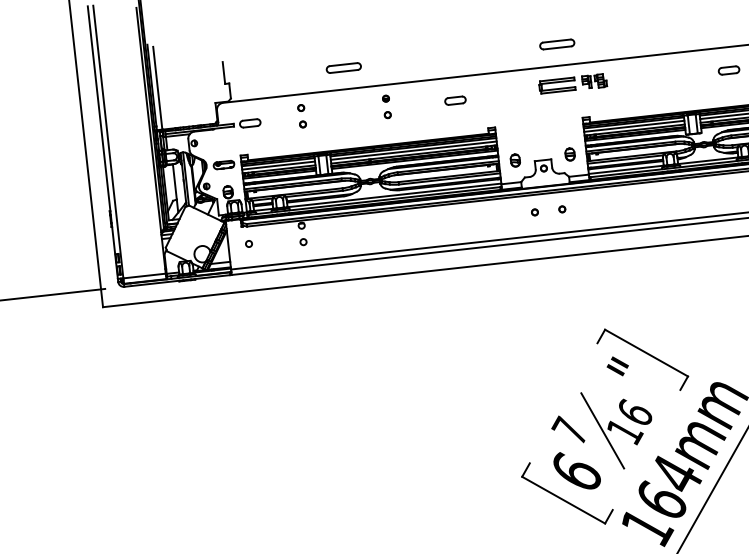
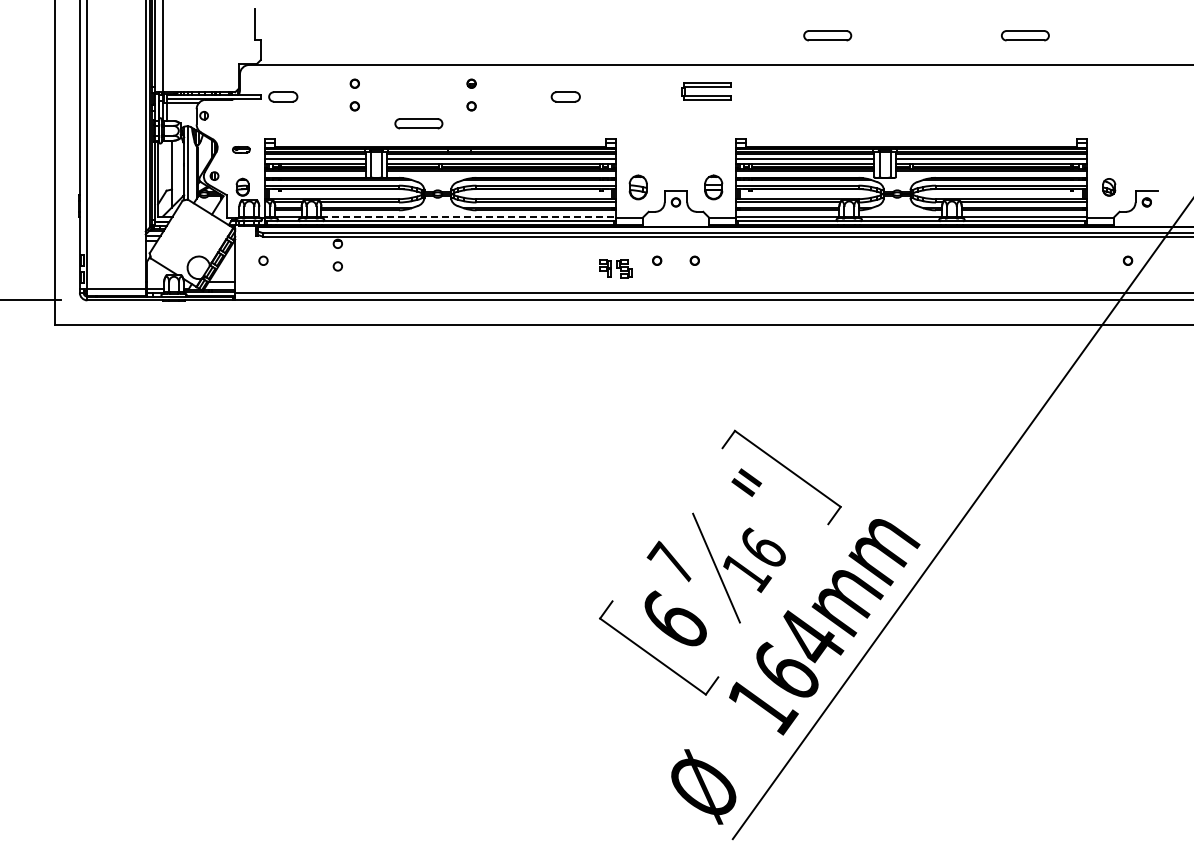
part: (557, 44) -> (827, 35), moved
part: (343, 67) -> (418, 123), moved
part: (729, 70) -> (942, 96), removed
part: (594, 81) -> (615, 268), moved
part: (569, 153) -> (713, 186), size x1.4
part: (515, 159) -> (638, 186), size x1.4
part: (224, 164) -> (241, 149), size x0.6
line: (395, 195) -> (469, 216), solid -> dashed

